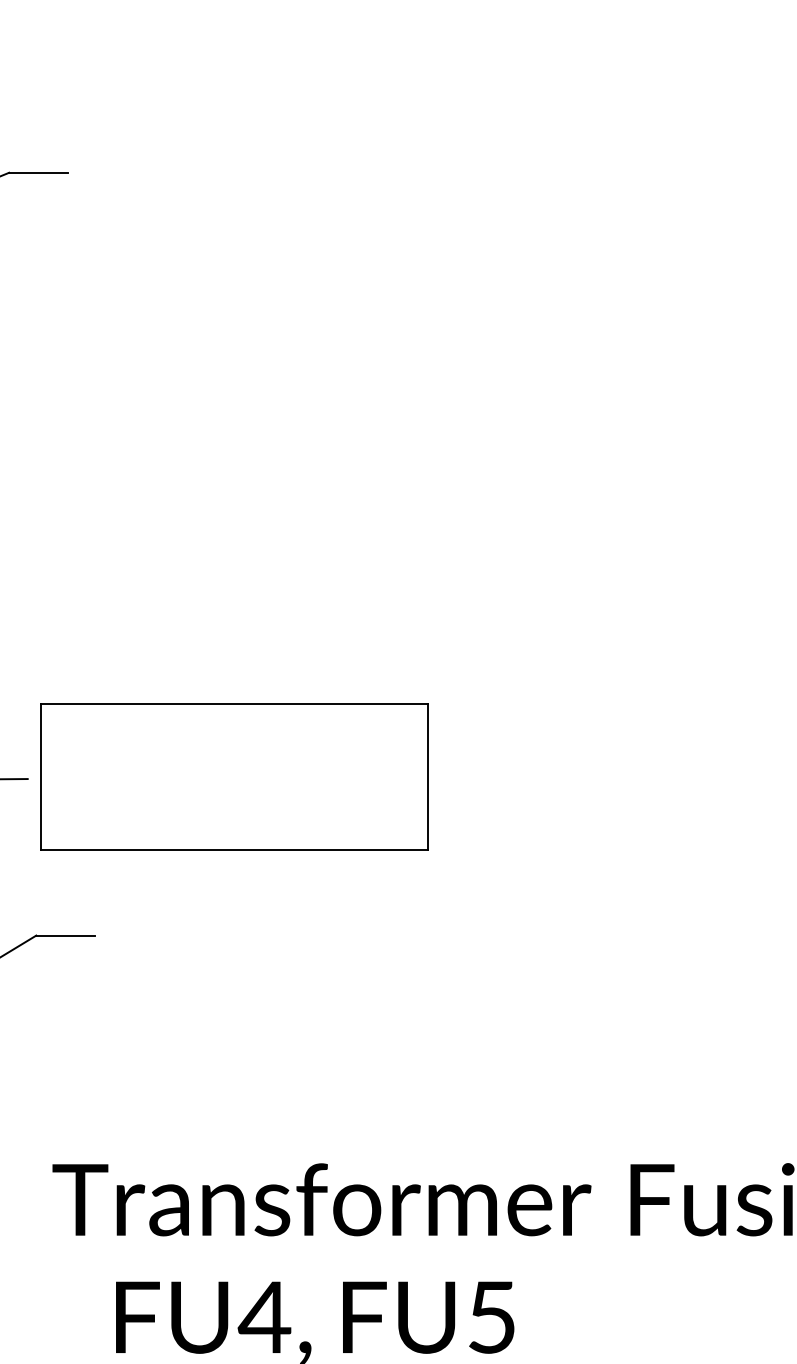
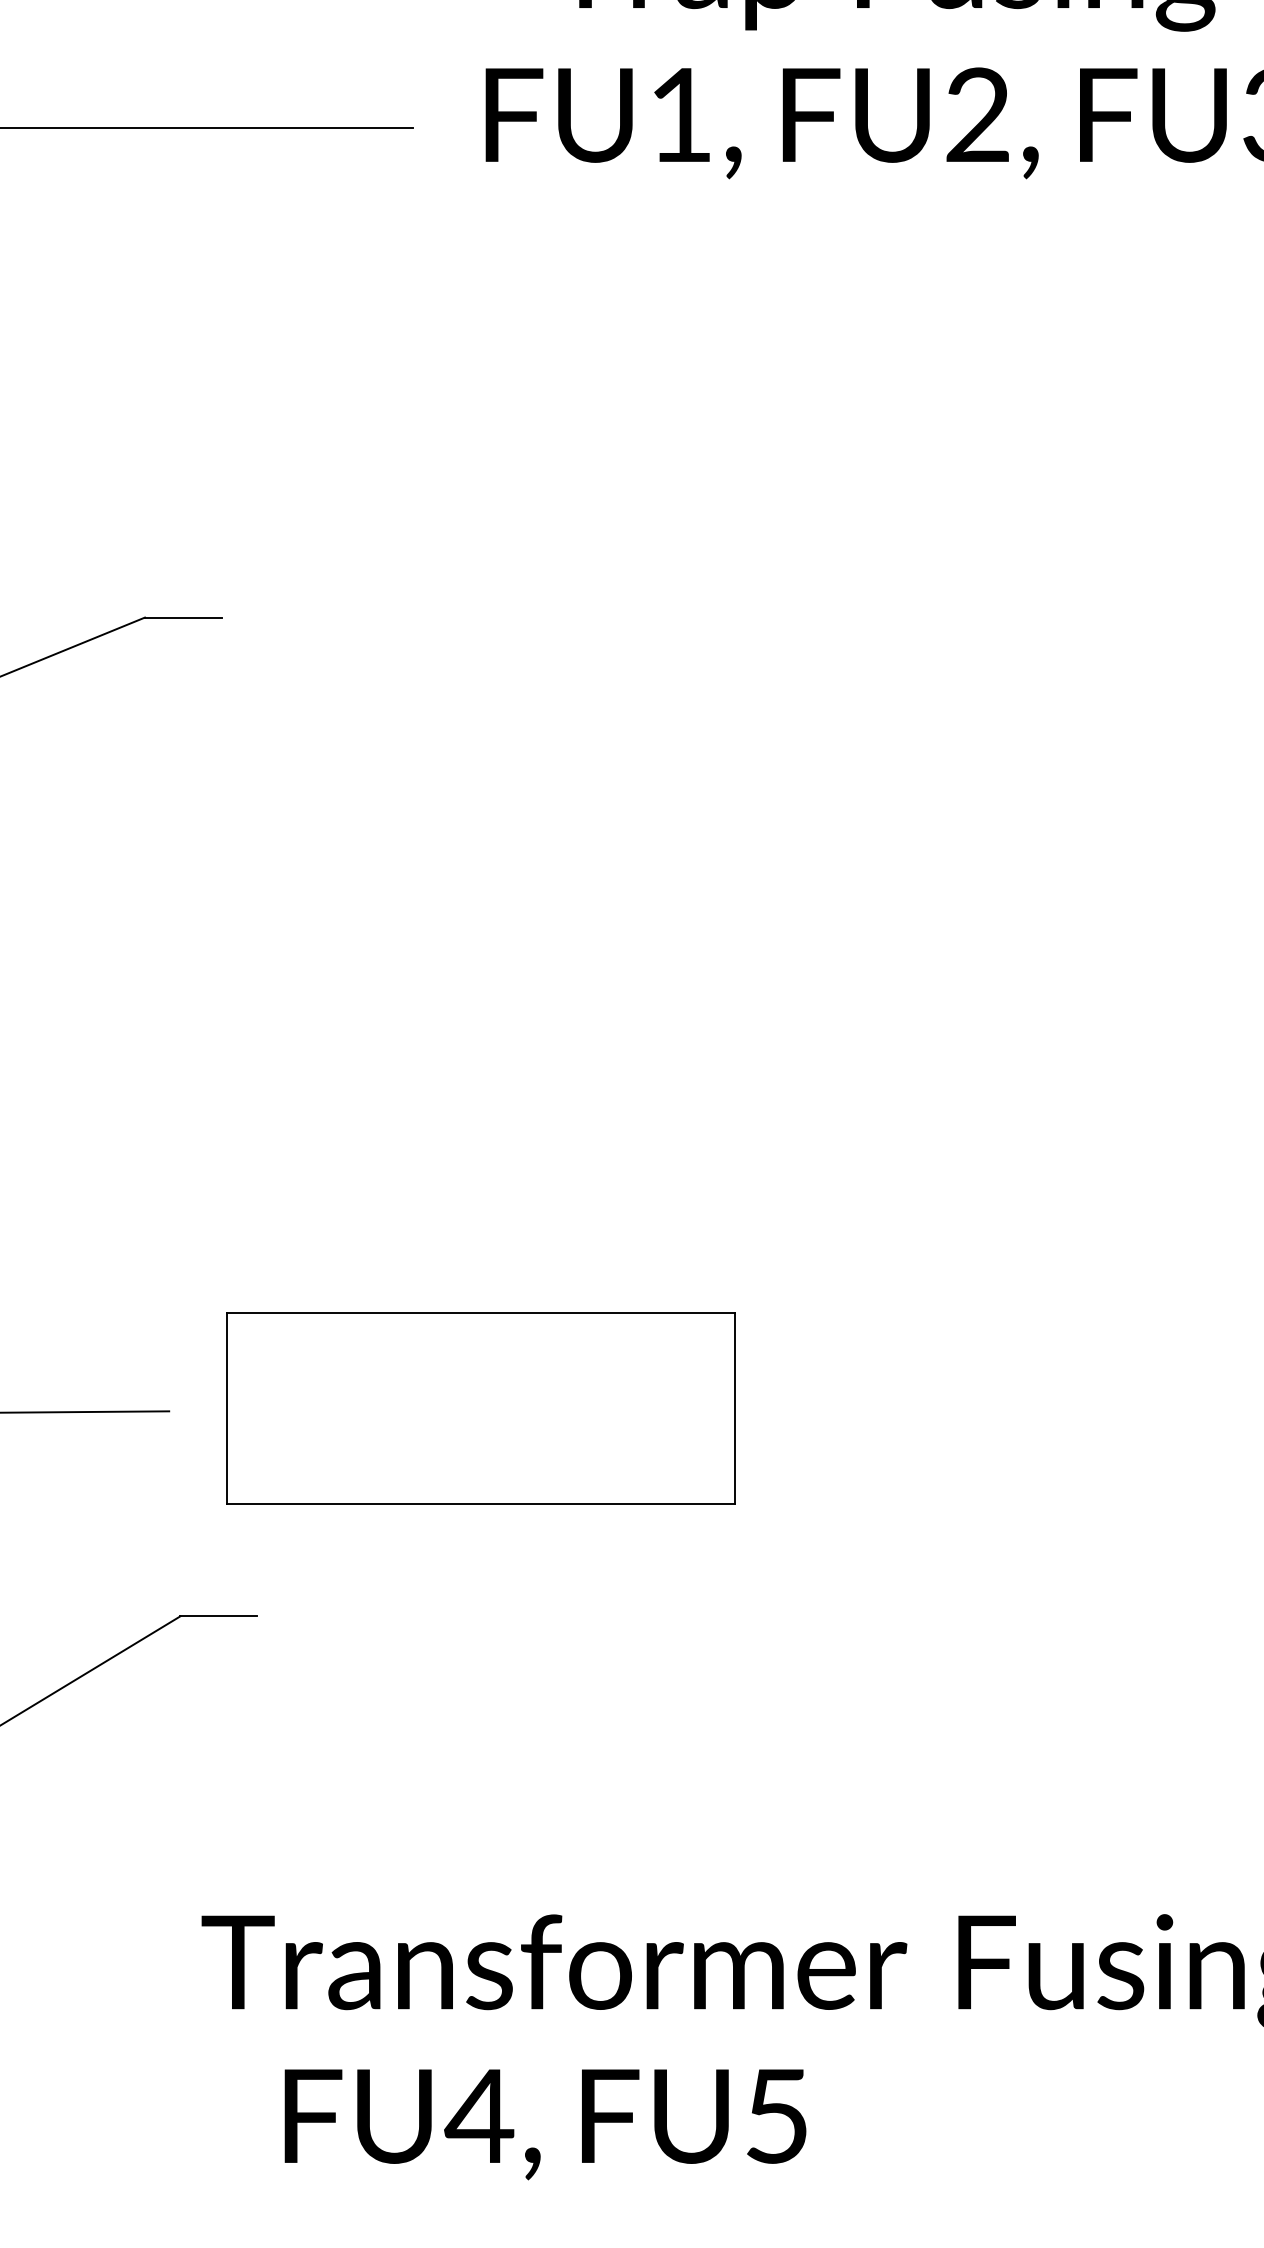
part: (234, 776) -> (480, 1408), moved

